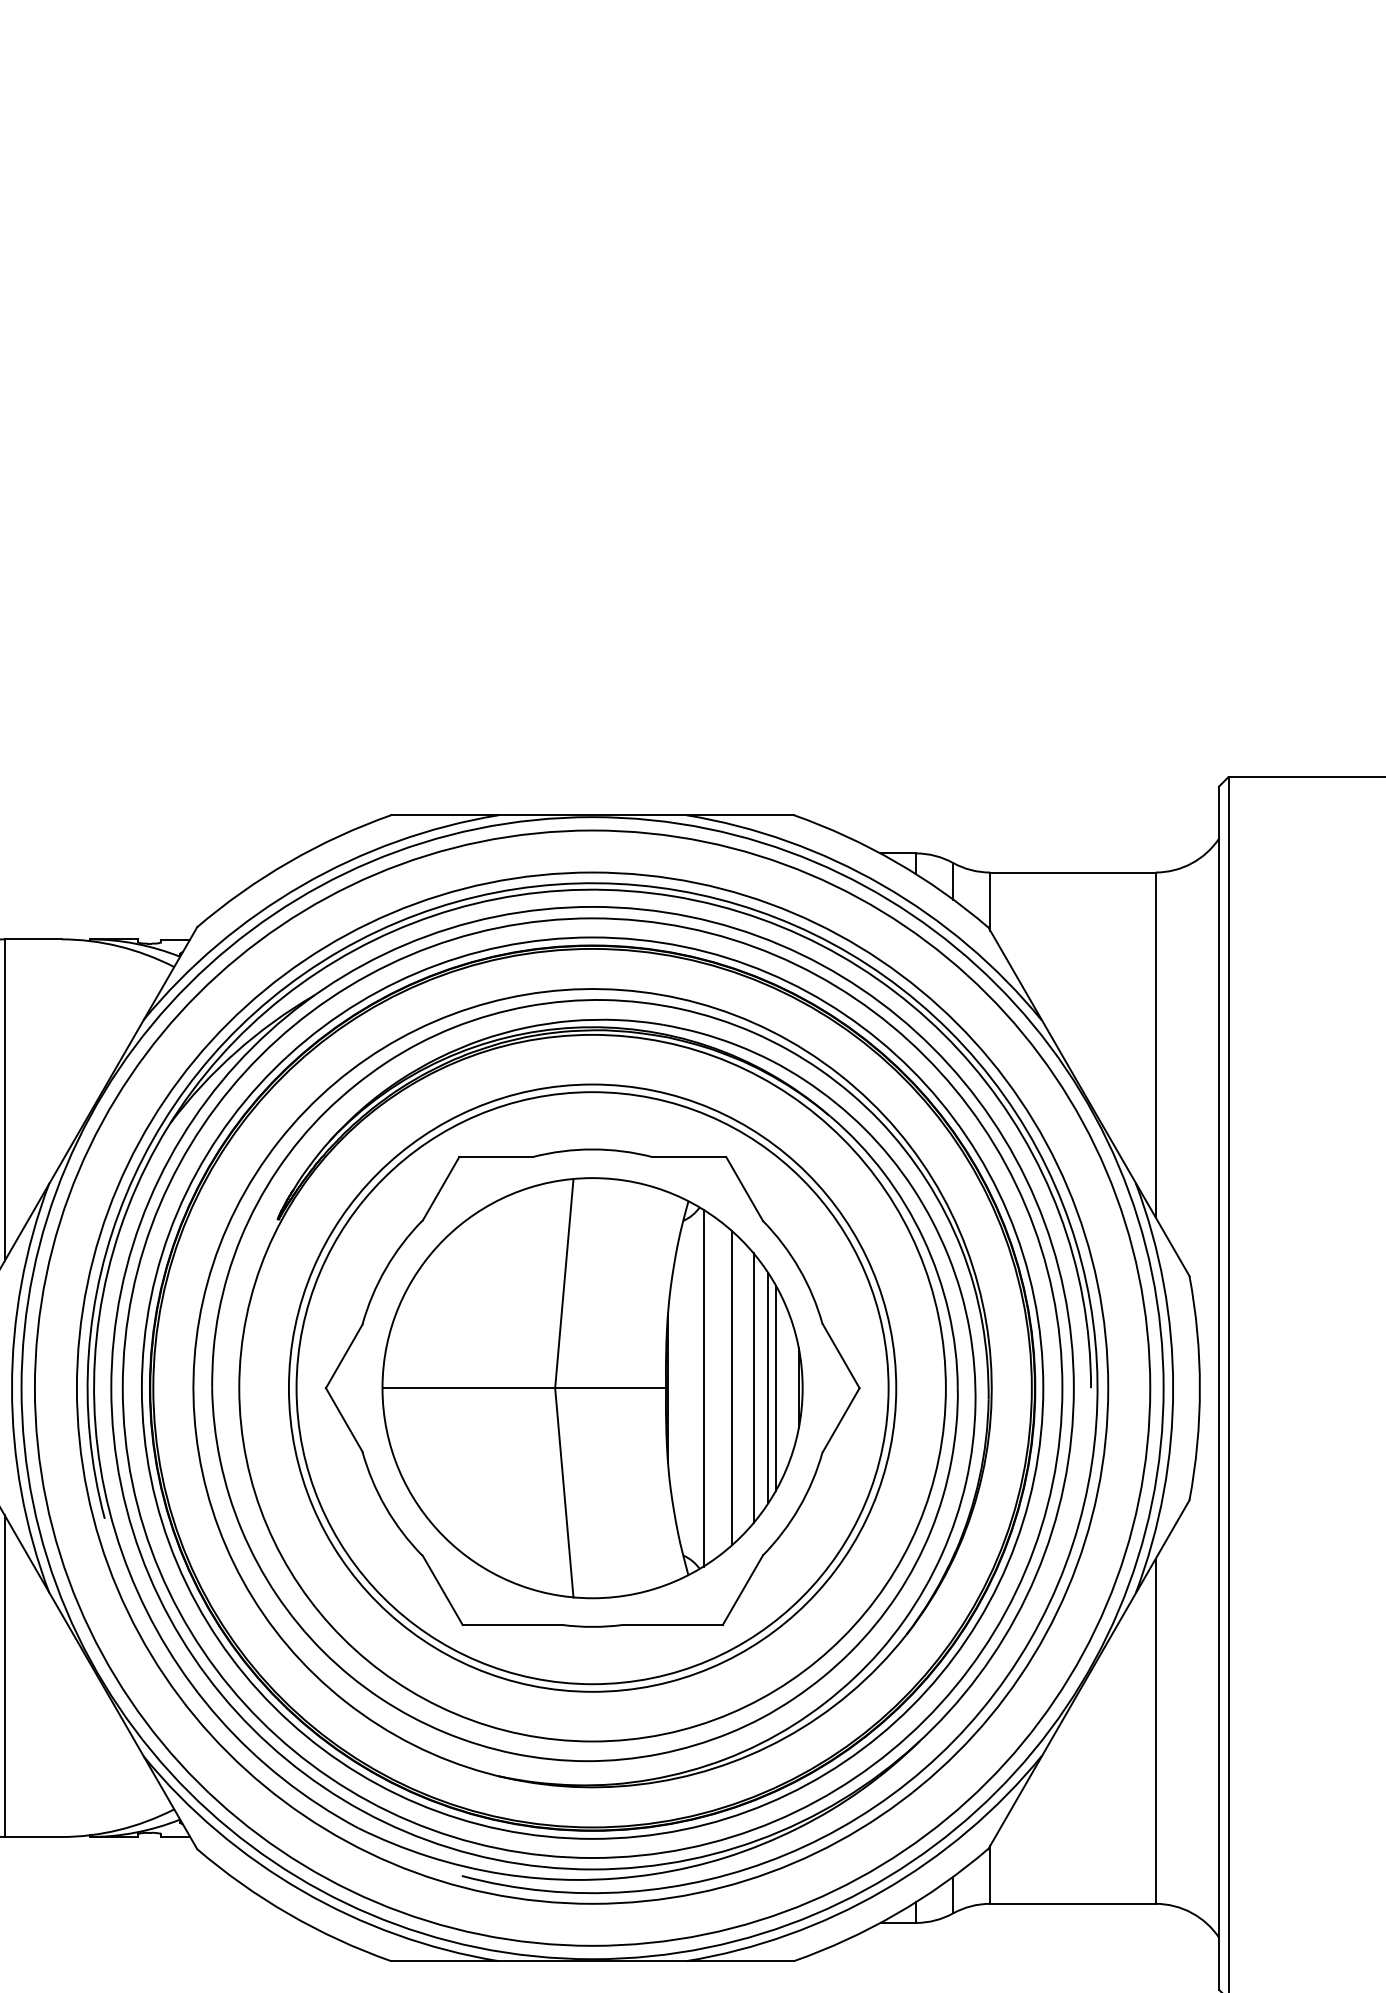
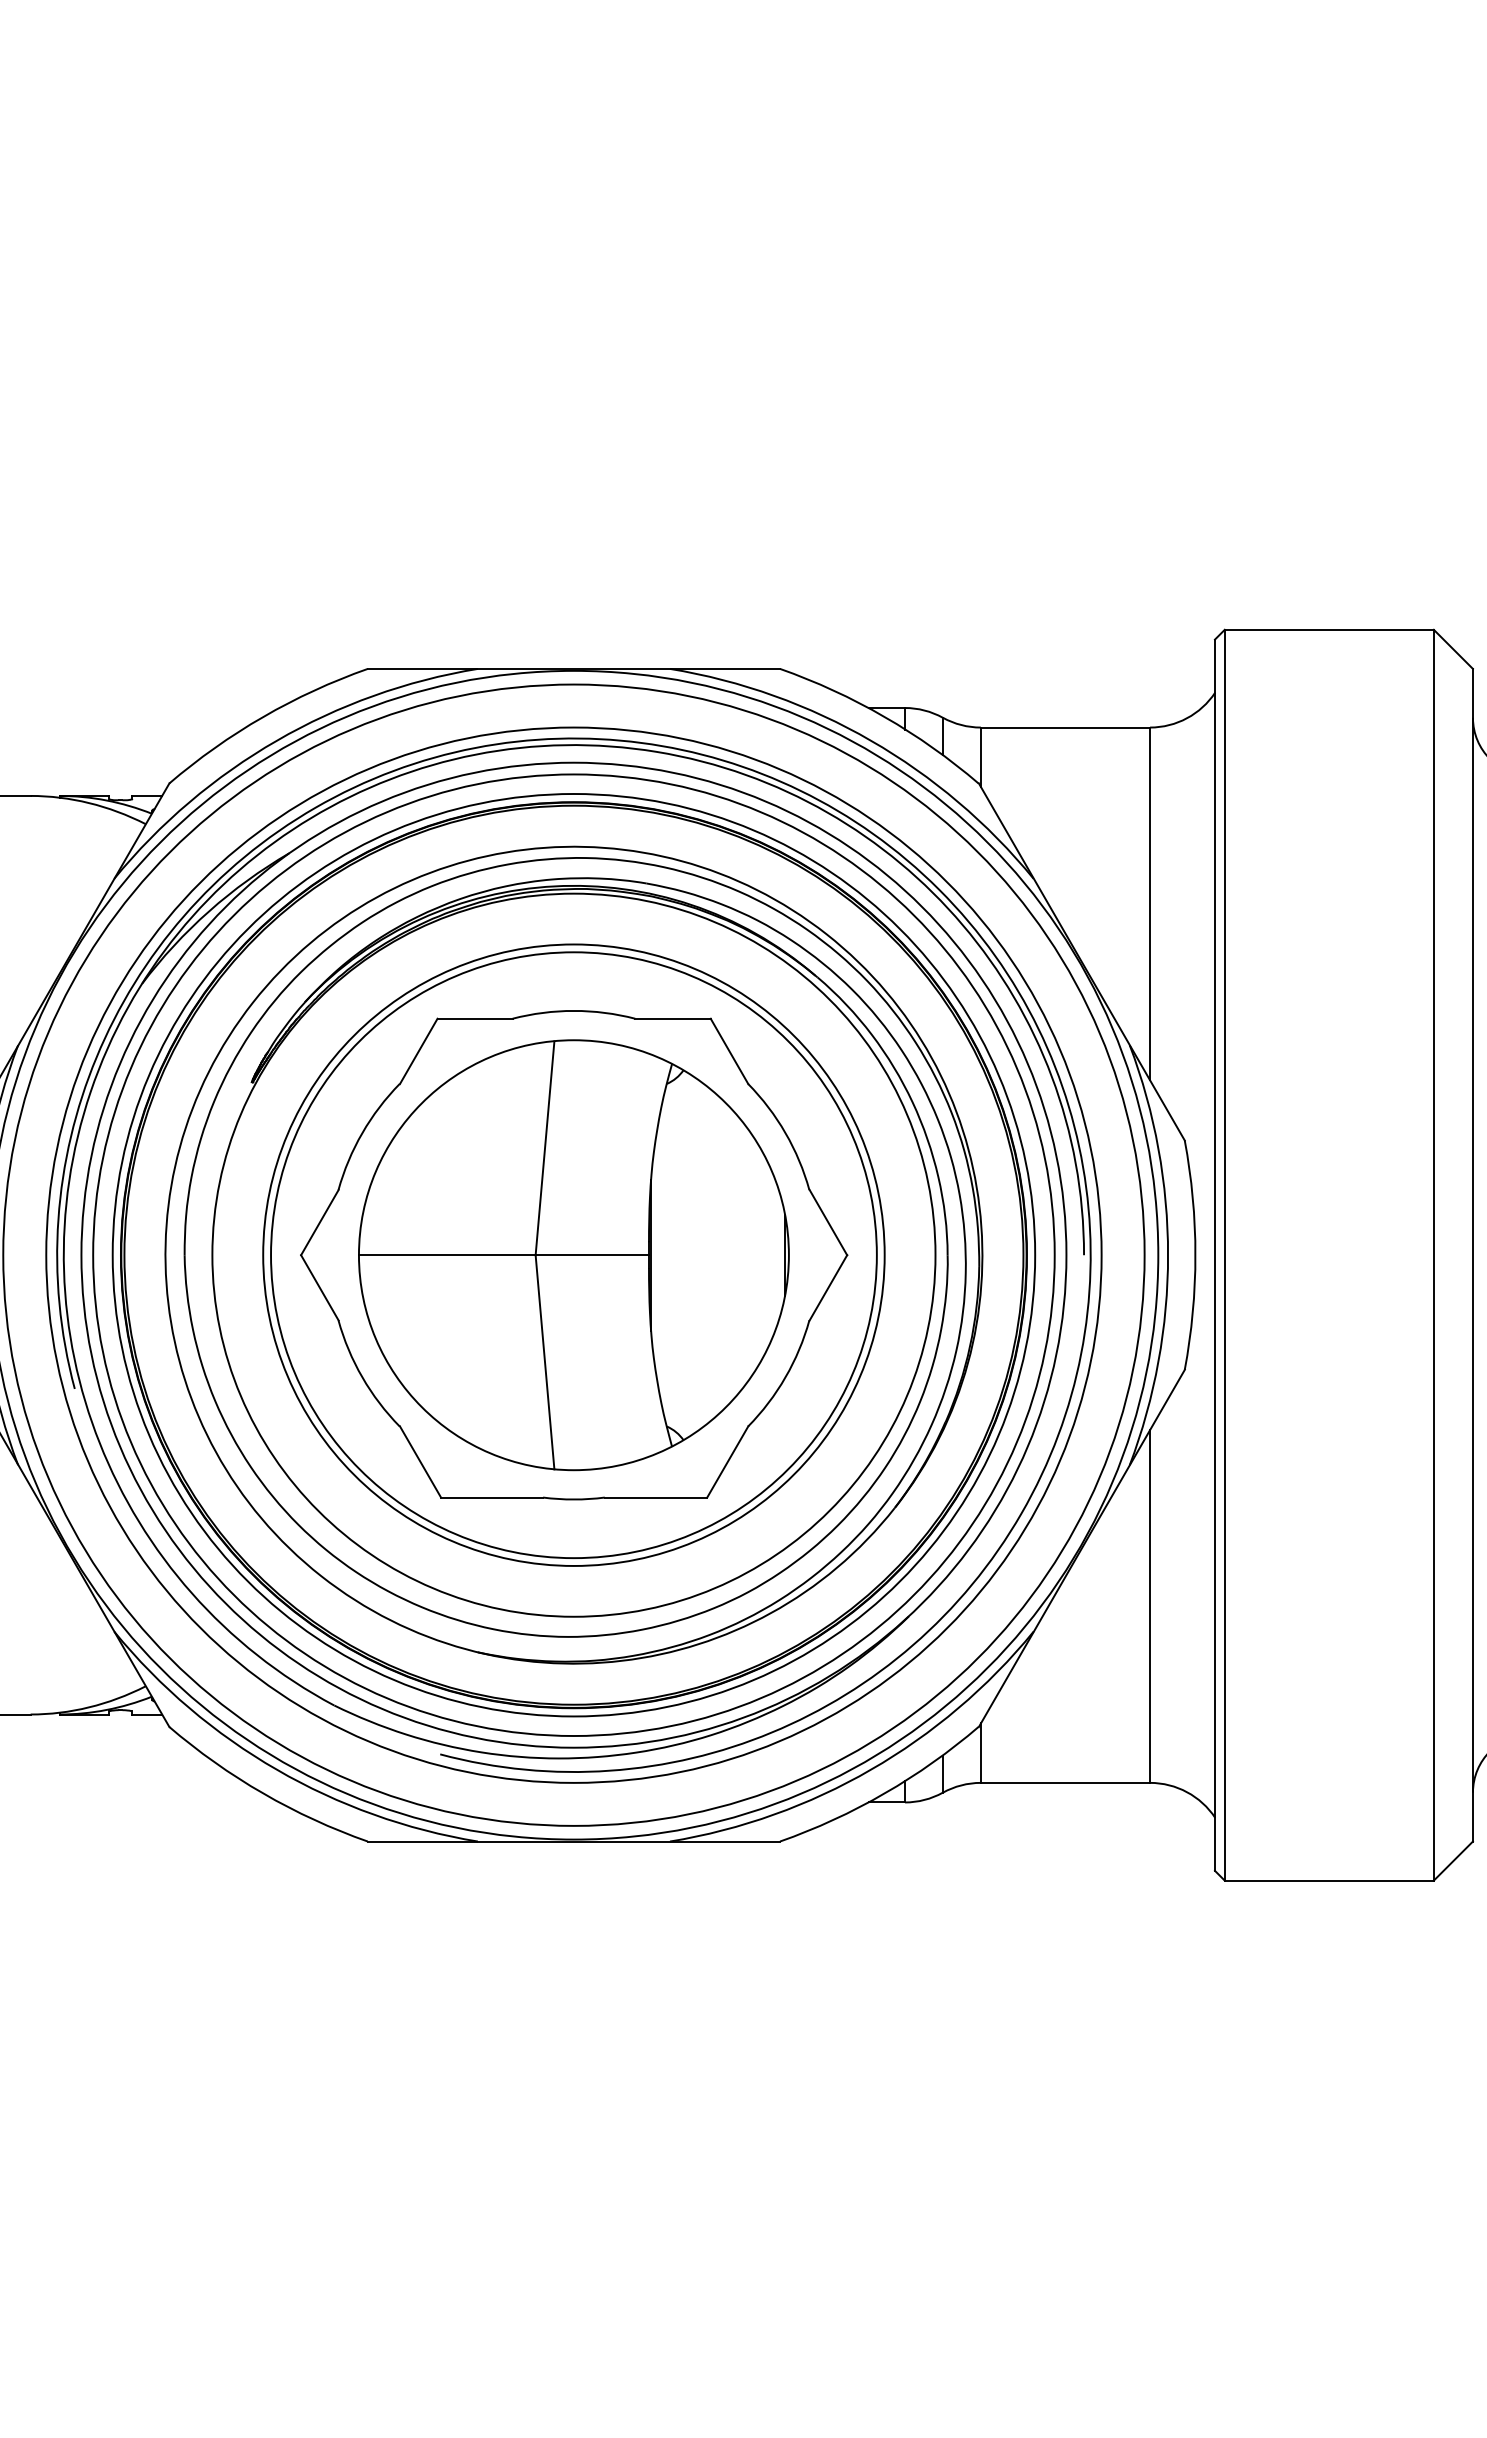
line: (732, 1387) -> (717, 1254), removed
line: (768, 1387) -> (753, 1254), removed
line: (775, 1387) -> (761, 1254), removed
line: (704, 1388) -> (688, 1255), removed
line: (754, 1388) -> (739, 1255), removed

